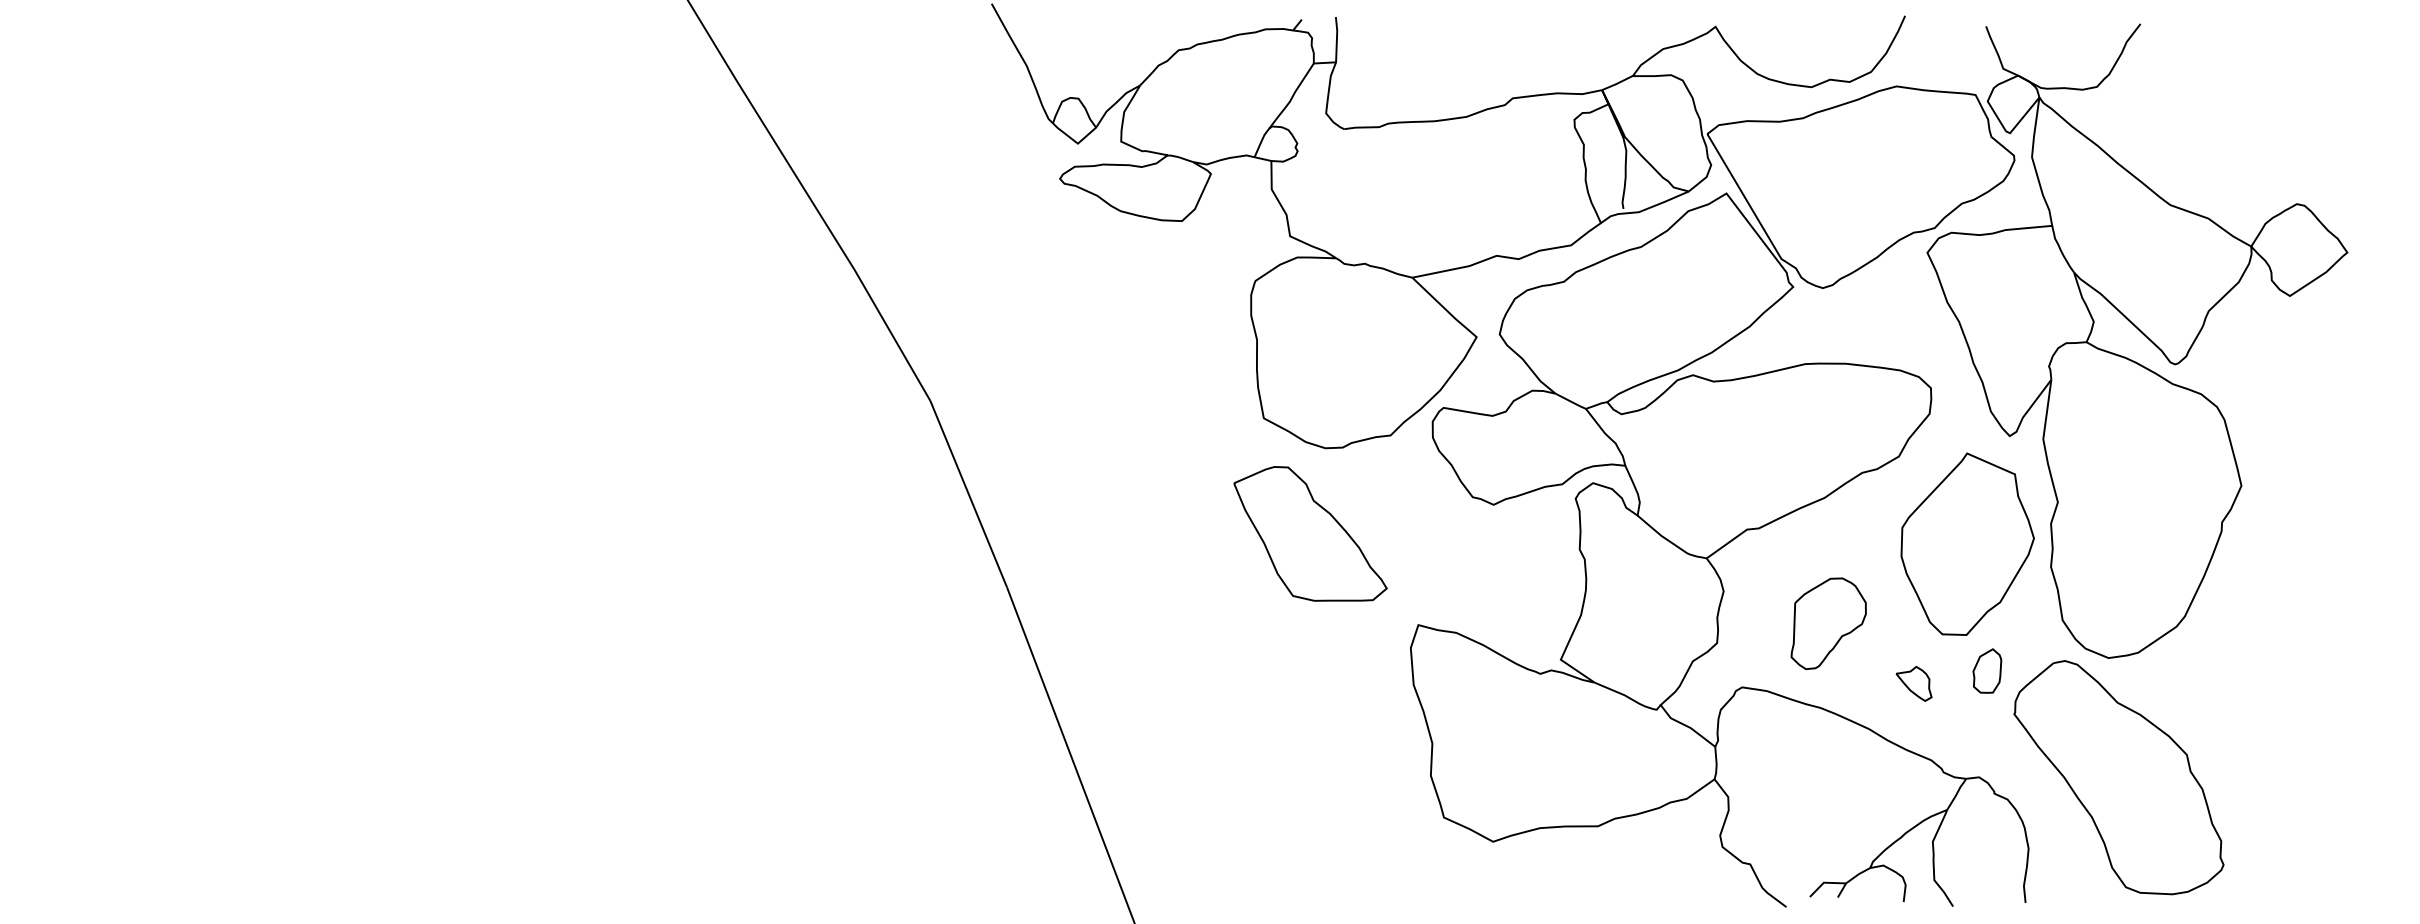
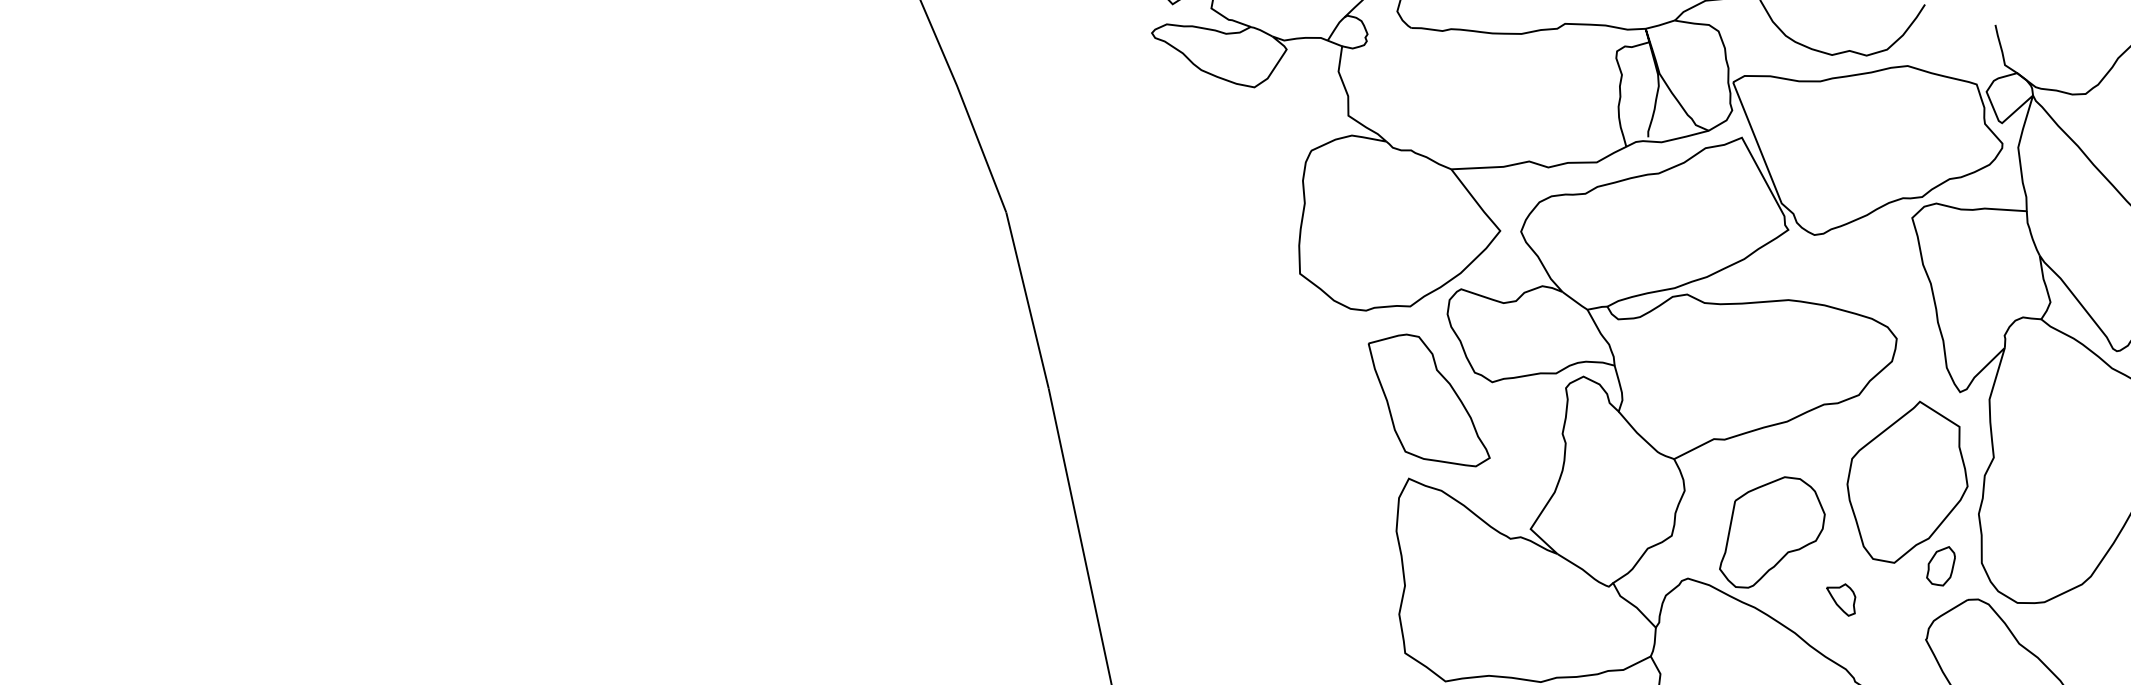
part: (1310, 533) -> (1429, 398), moved
part: (1828, 623) -> (1773, 533), size x1.43
part: (1987, 670) -> (1941, 565), moved

